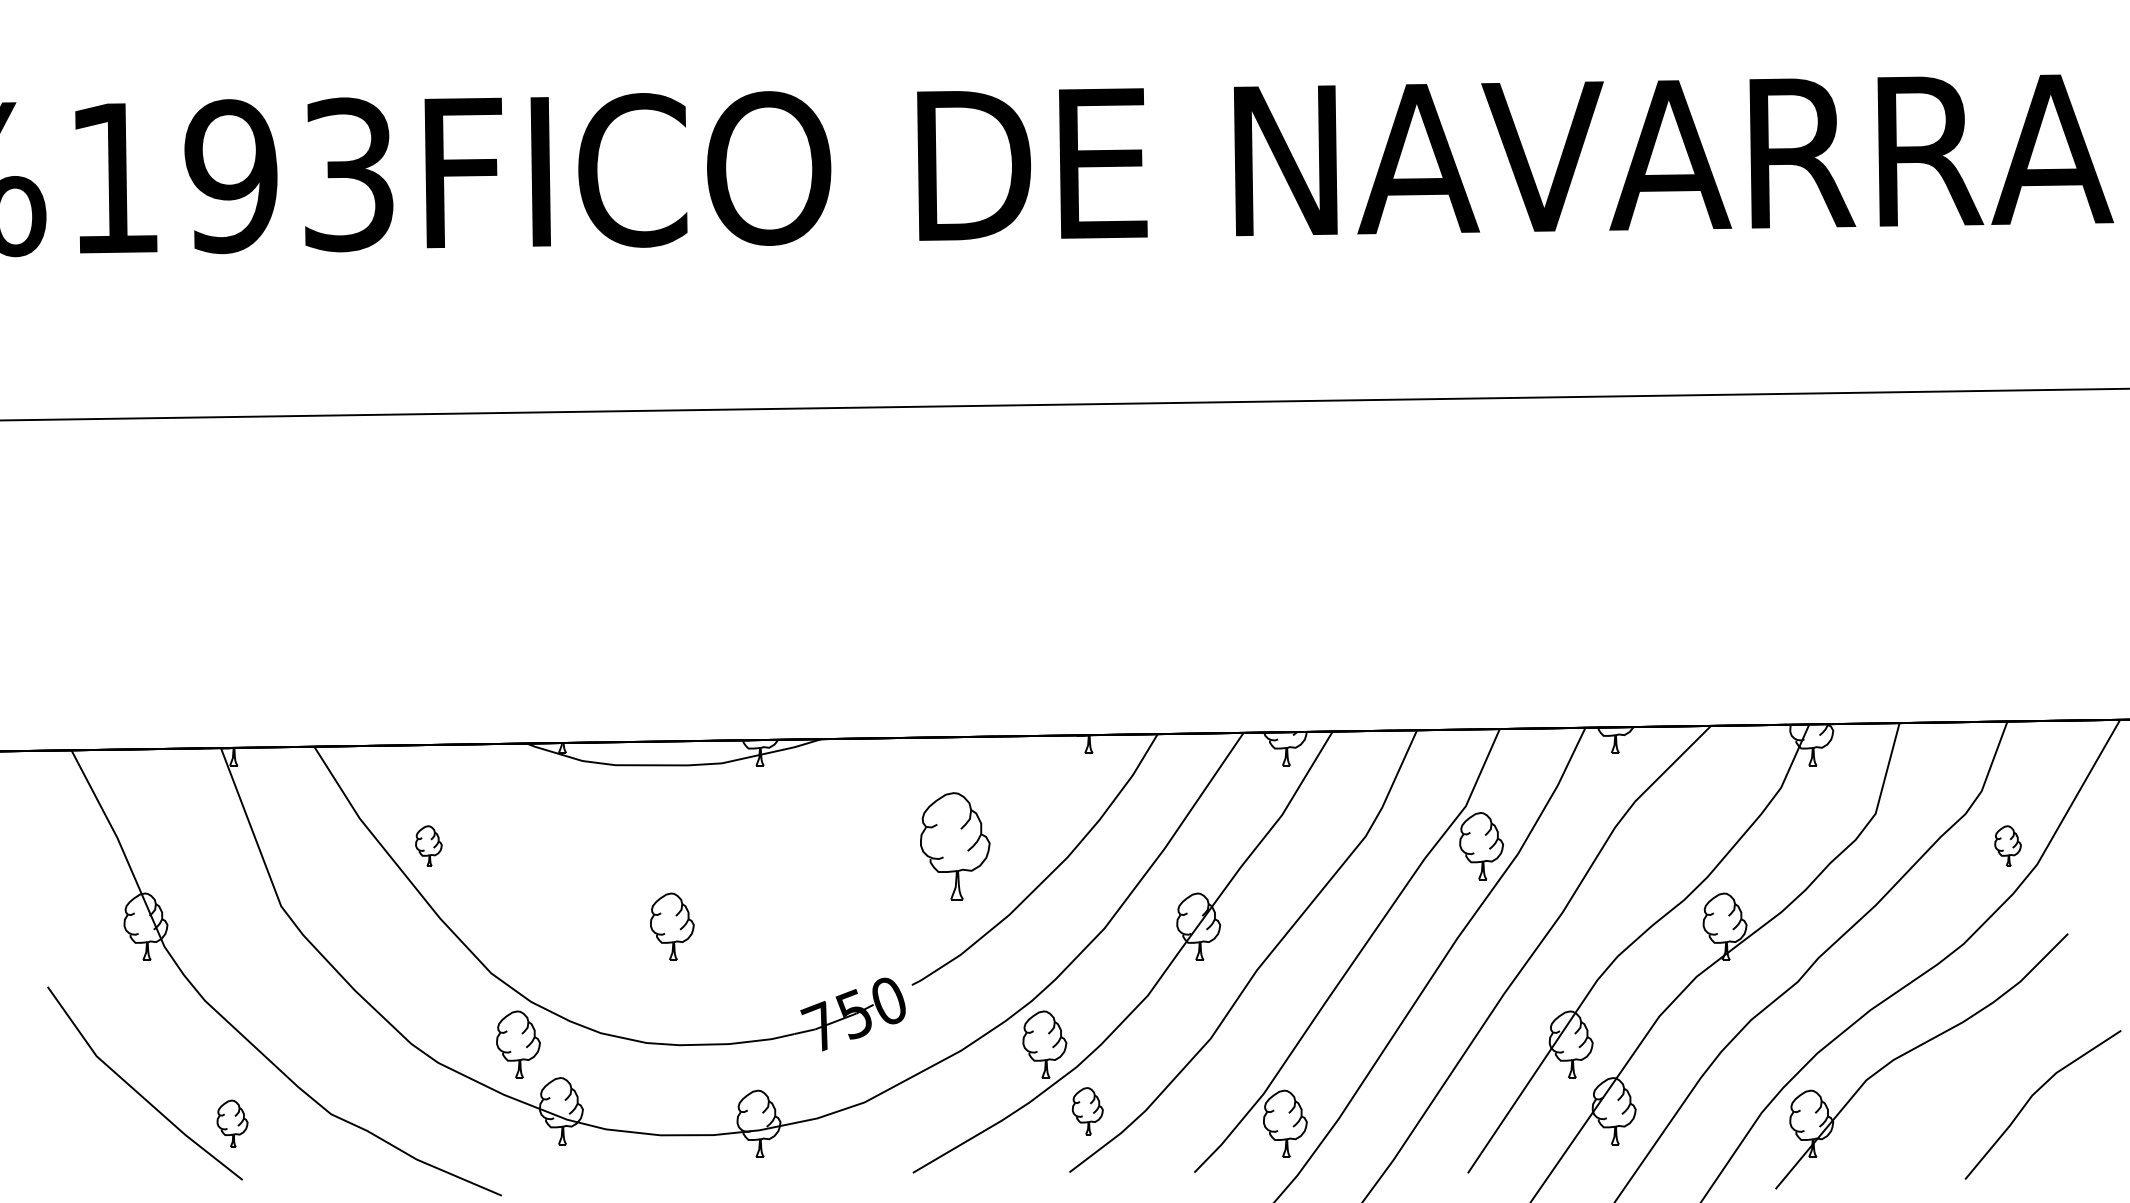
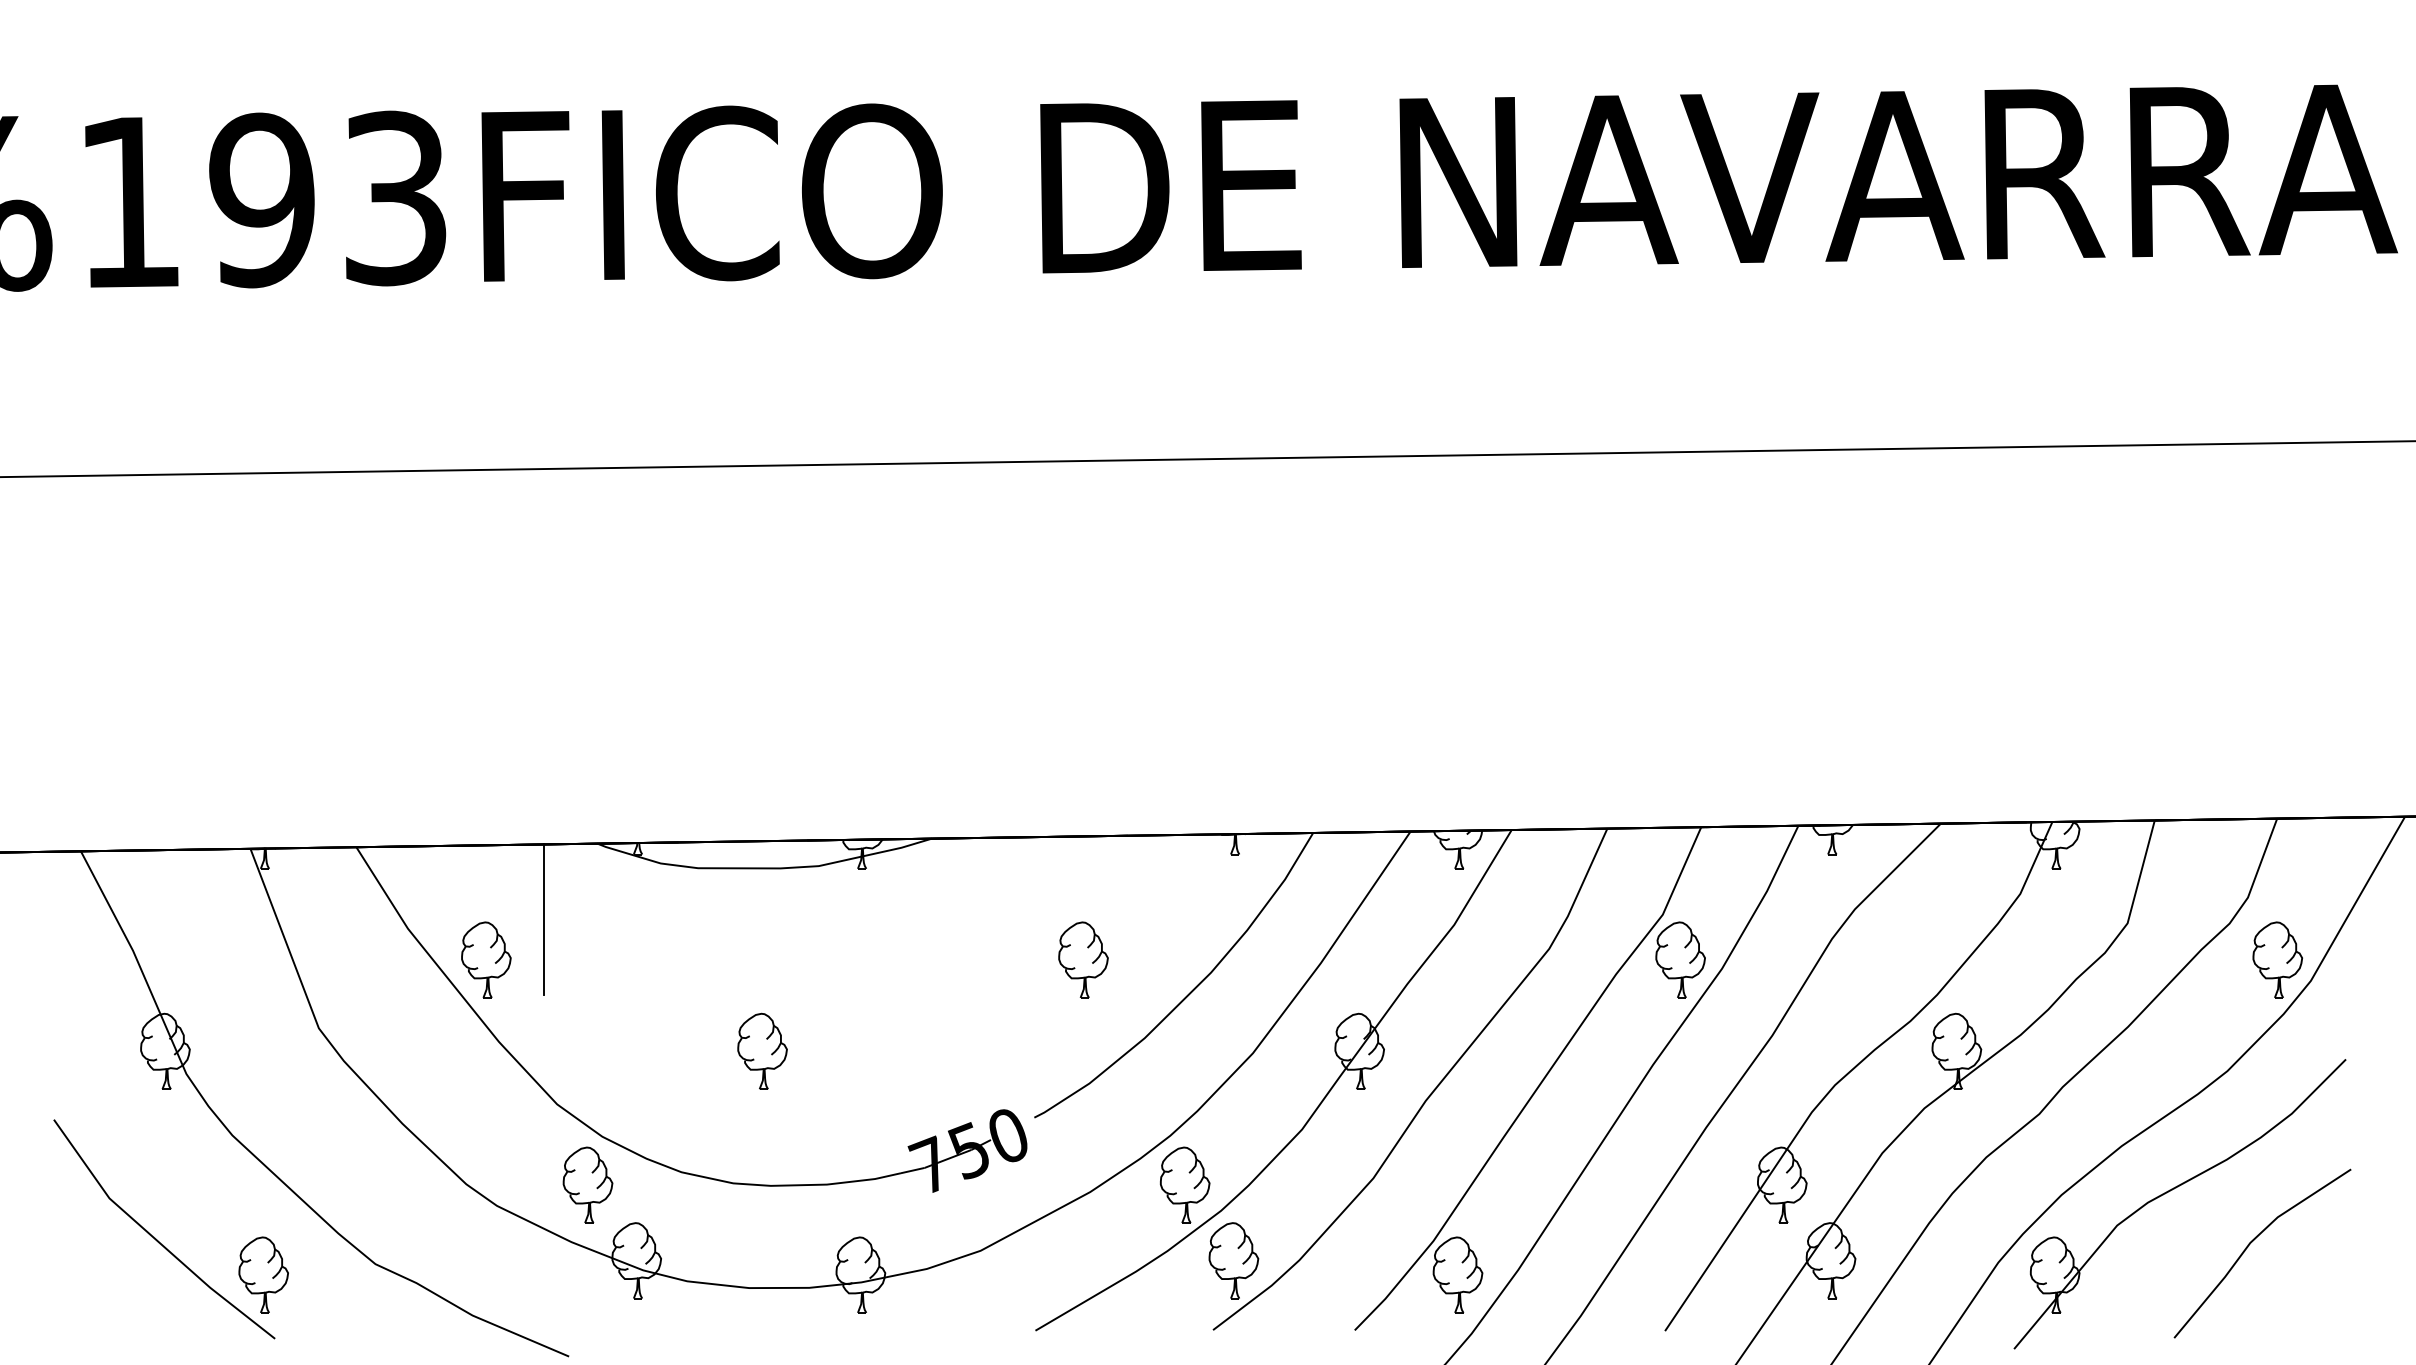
line: (480, 810) -> (544, 919), added
part: (428, 845) -> (486, 959), size x1.67
part: (955, 845) -> (1083, 959), size x0.62
part: (2007, 845) -> (2277, 959), size x1.67
line: (2034, 1095) -> (2252, 1242), moved
part: (1087, 1111) -> (1233, 1260), size x1.43
part: (232, 1123) -> (263, 1274), size x1.43

